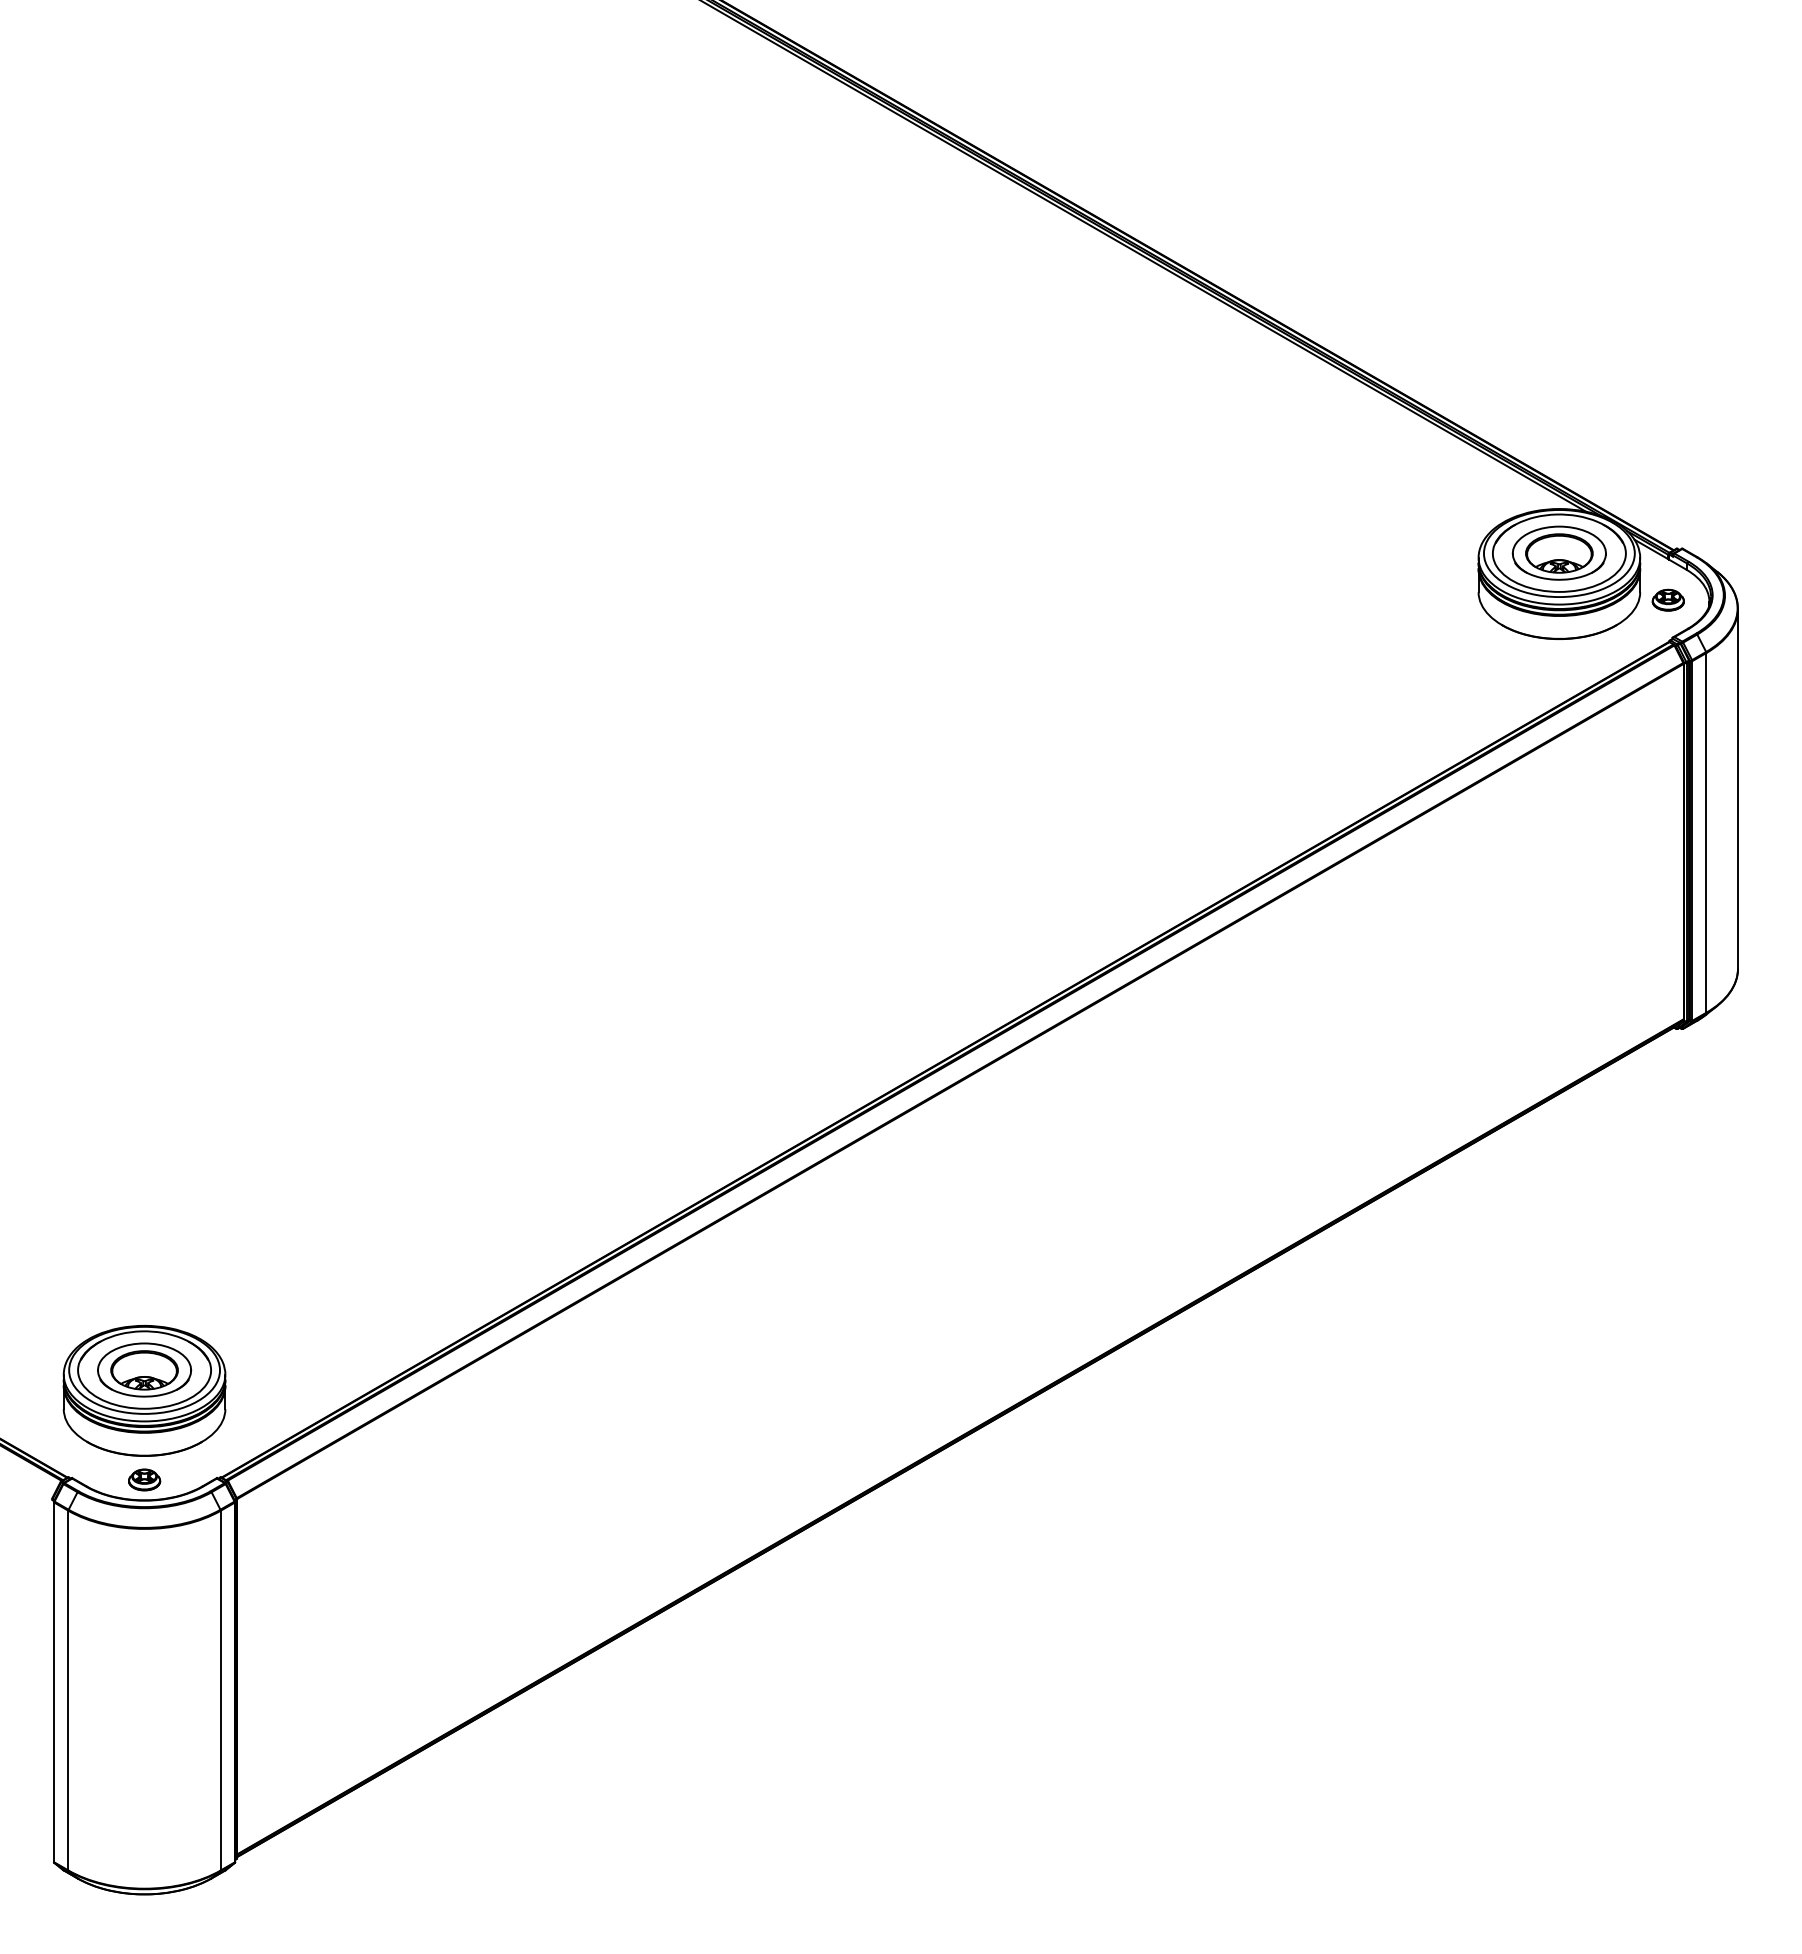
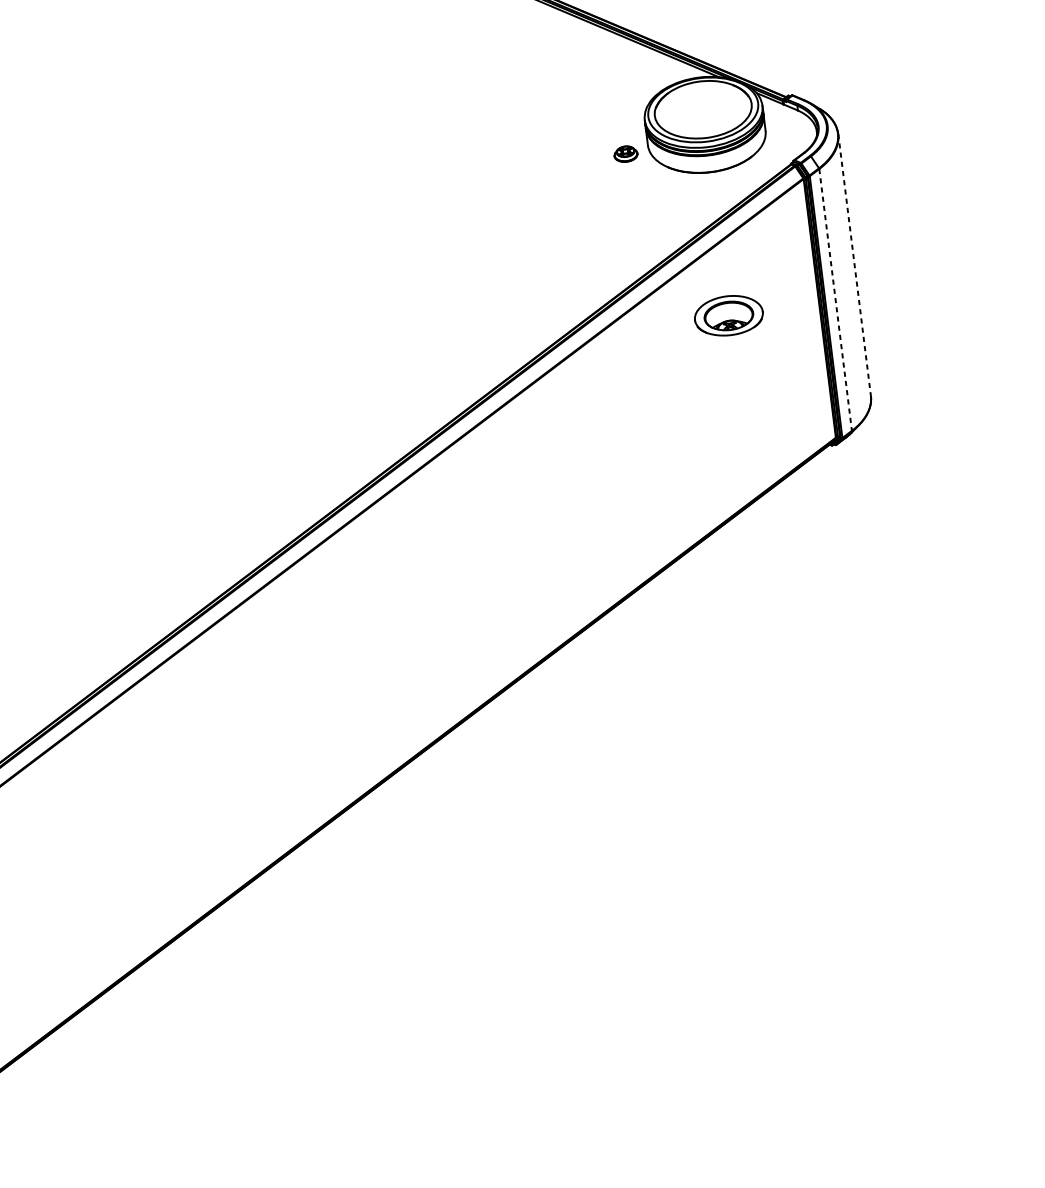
part: (1558, 552) -> (728, 315), moved
part: (1667, 599) -> (625, 153), moved
line: (1737, 788) -> (854, 264), solid -> dashed
line: (1706, 832) -> (835, 299), solid -> dashed

